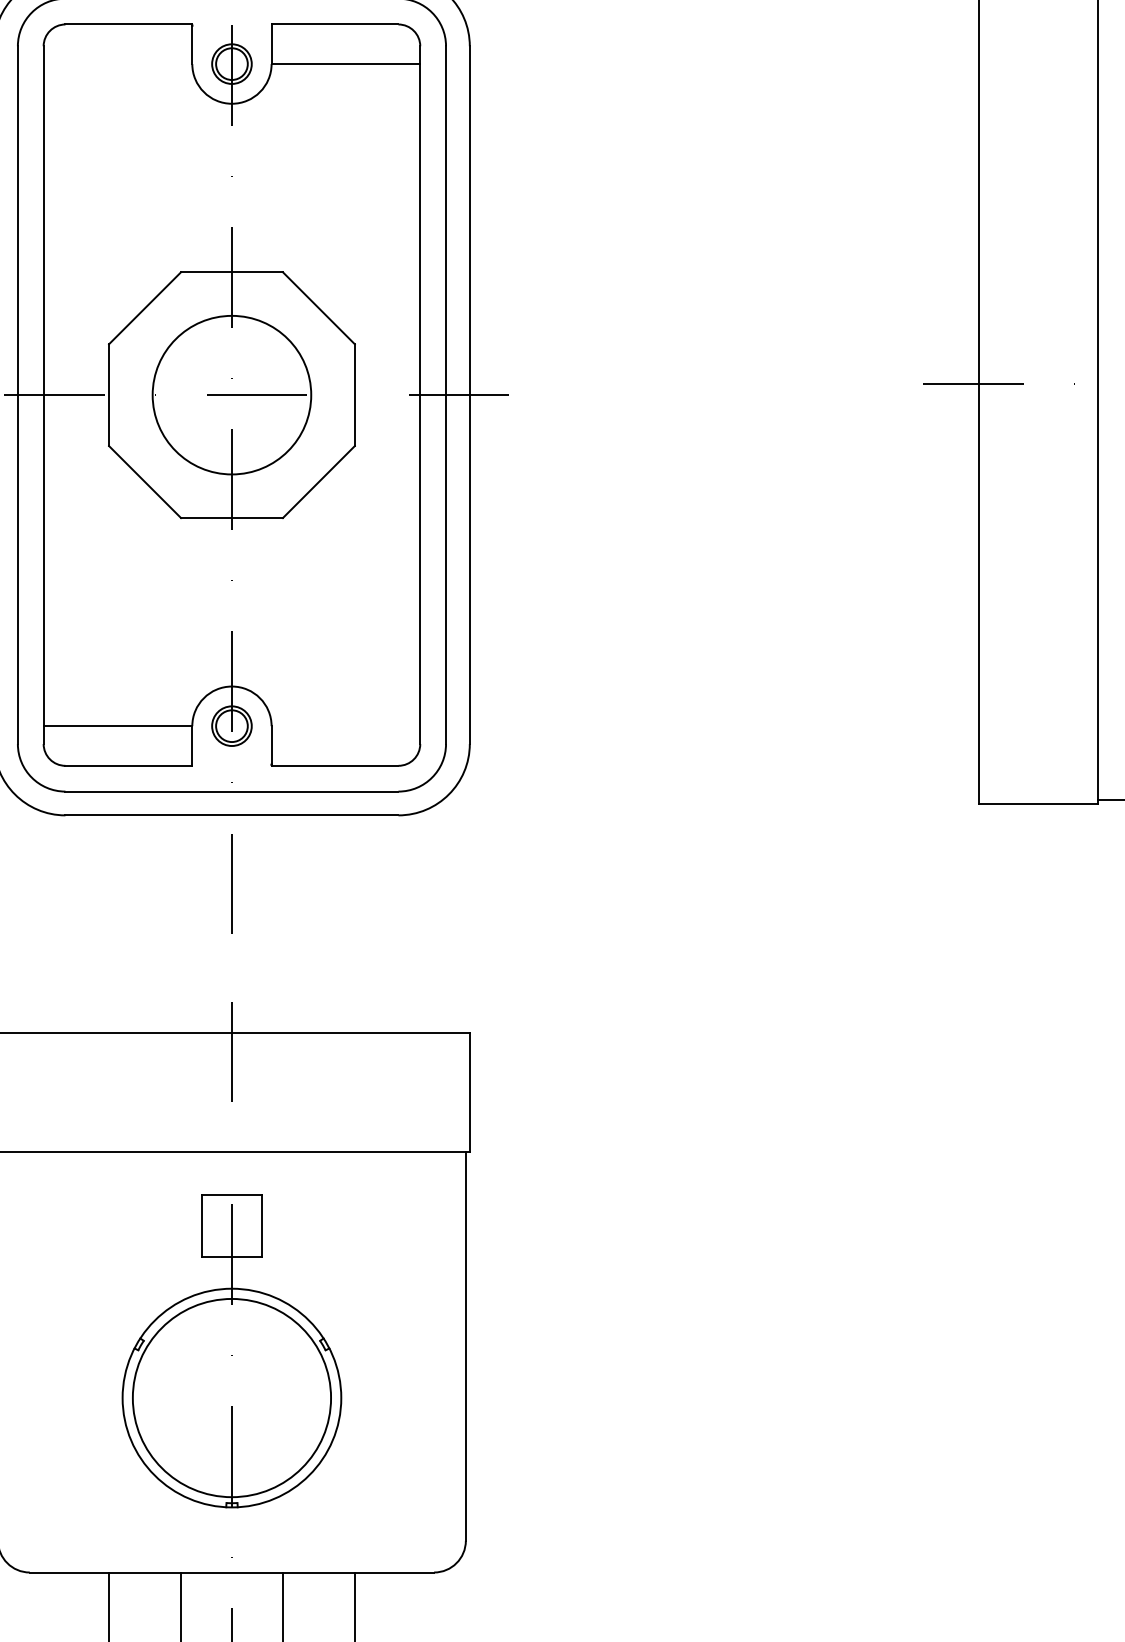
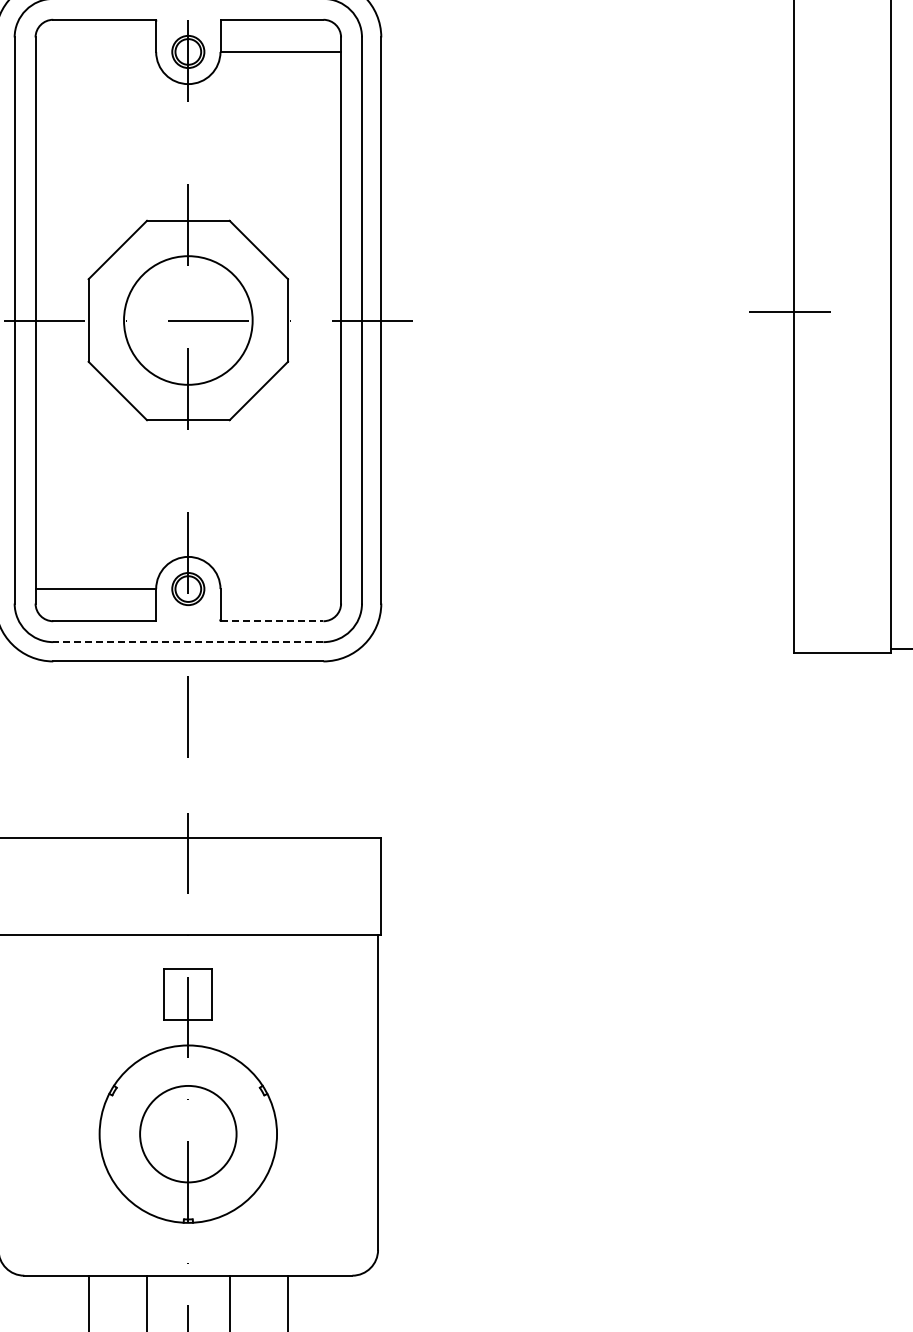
line: (335, 766) -> (272, 621), solid -> dashed
line: (230, 792) -> (187, 642), solid -> dashed
circle: (230, 1397) -> (187, 1133), size x0.6

